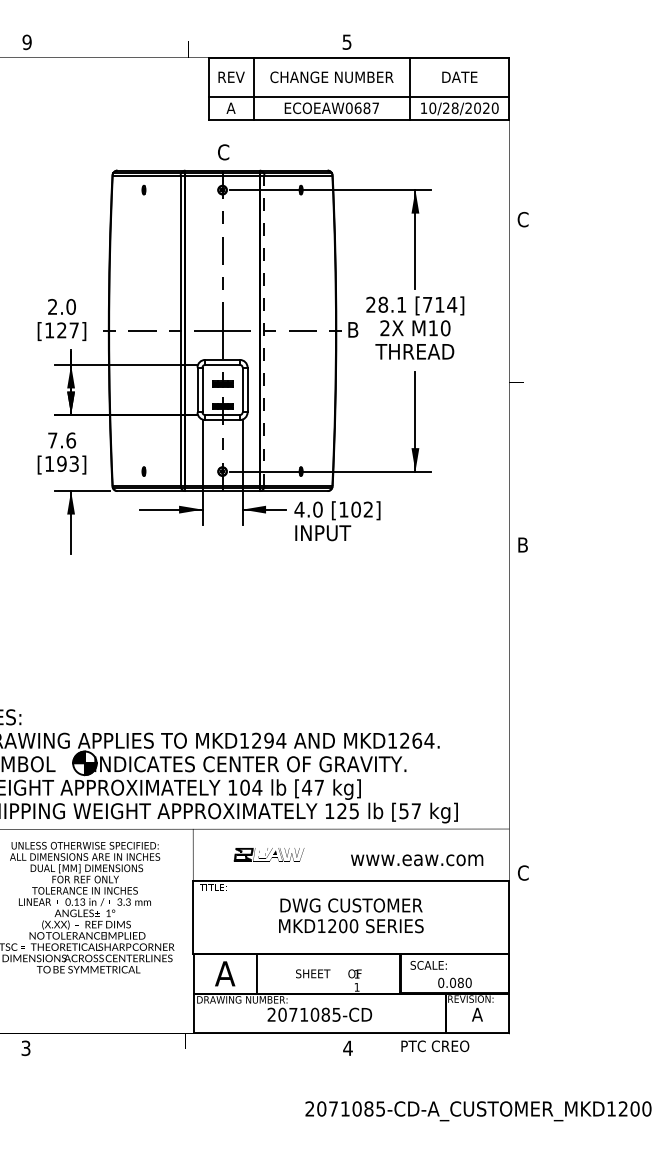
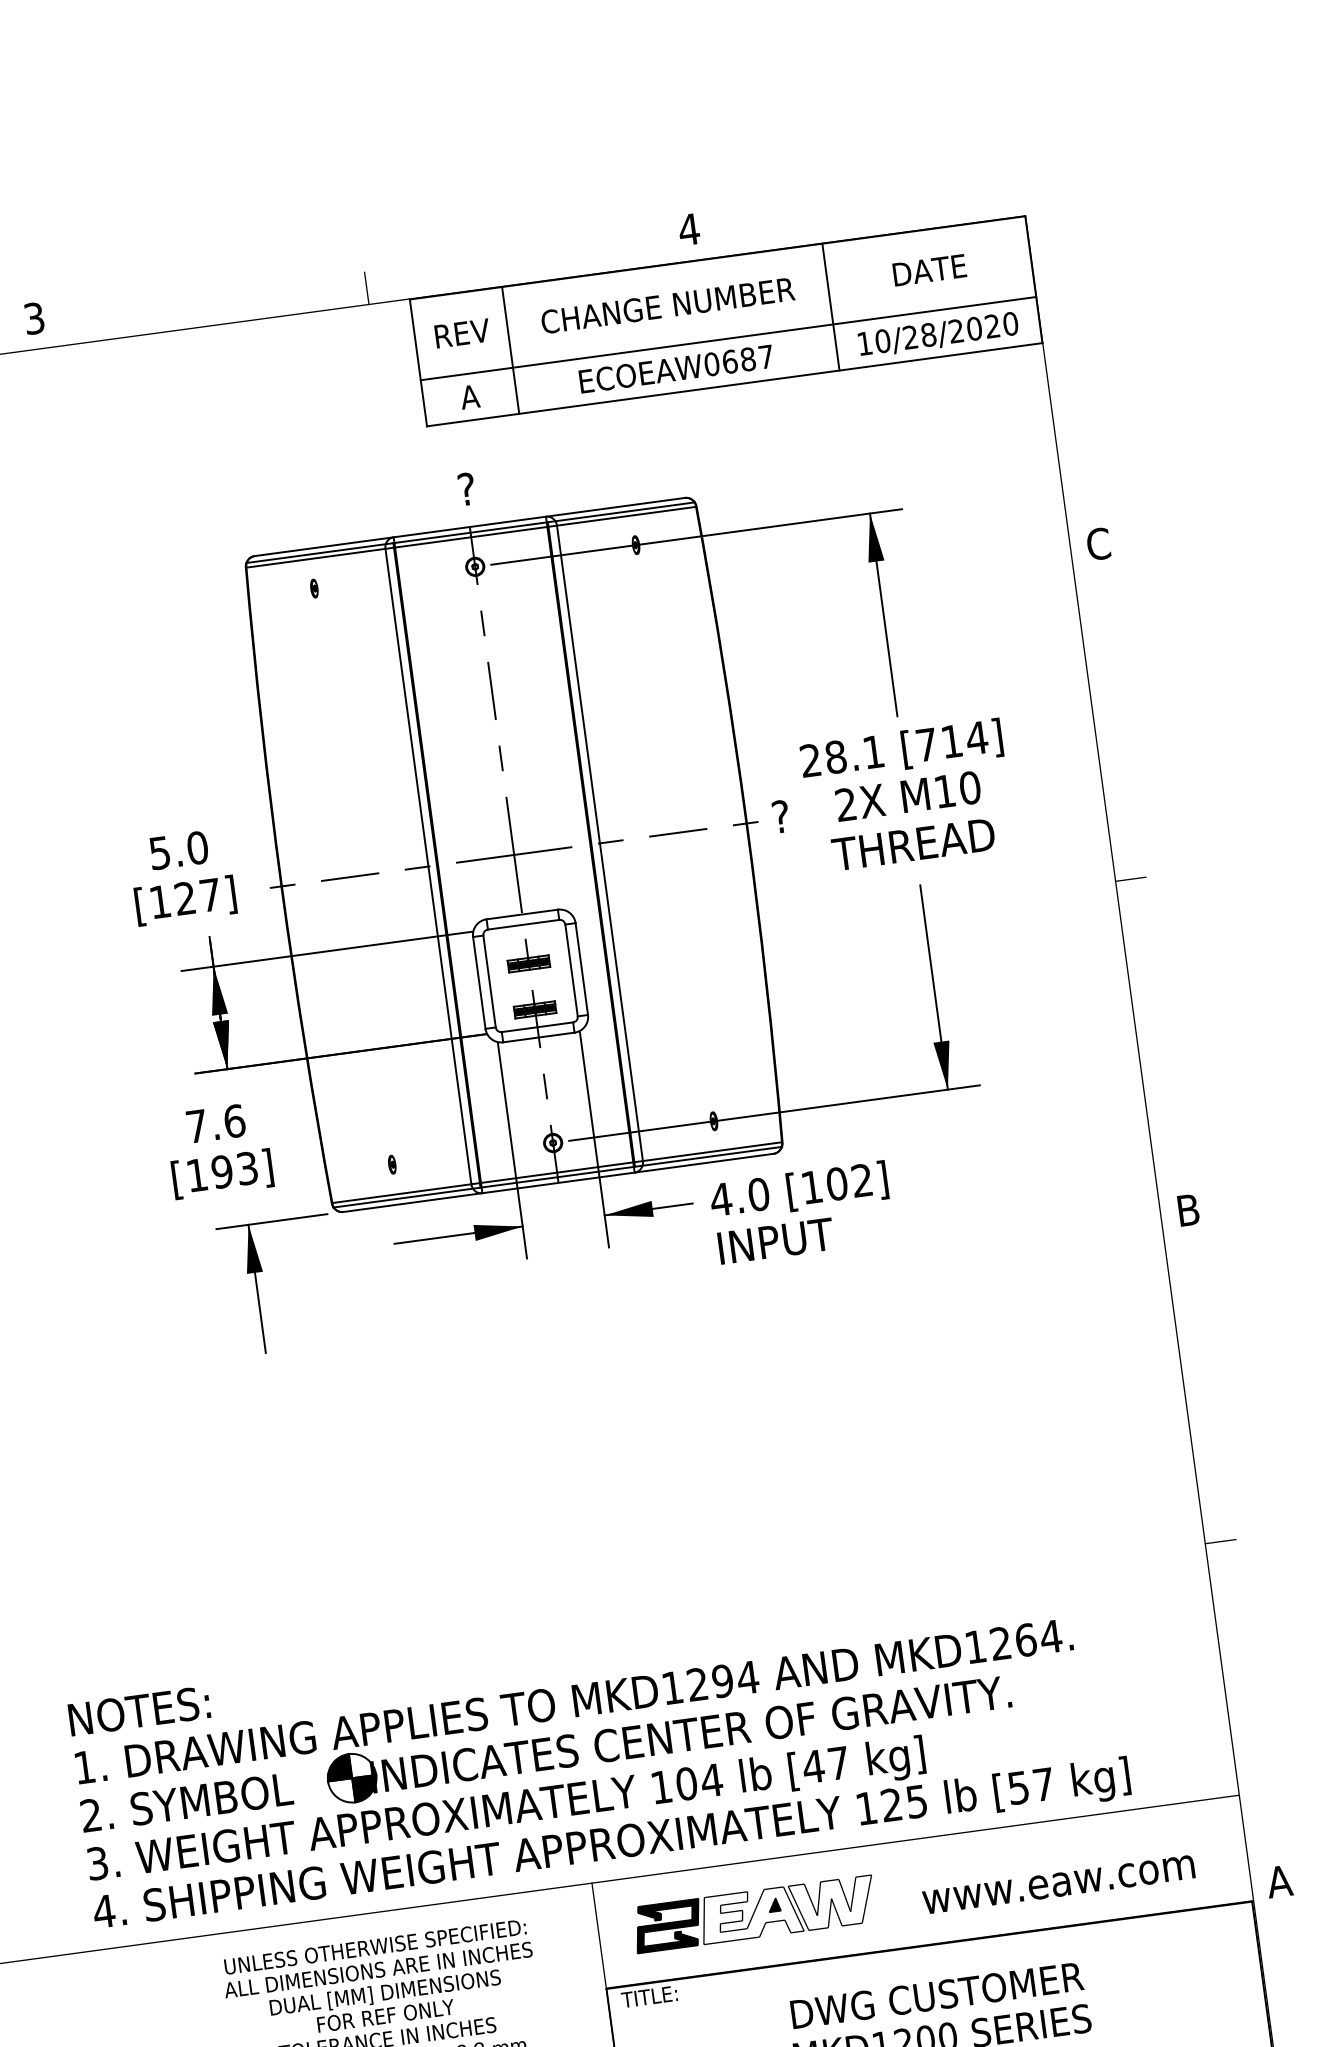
text: (26, 41) -> (32, 316), 9 -> 3
text: (346, 41) -> (687, 228), 5 -> 4
text: (223, 152) -> (466, 489), C -> ?
text: (52, 306) -> (159, 852), 2.0 -> 5.0
text: (353, 329) -> (781, 815), B -> ?
line: (264, 330) -> (599, 842), dashed -> solid
part: (268, 854) -> (753, 1914), size x1.67
text: (523, 872) -> (1280, 1880), C -> A

